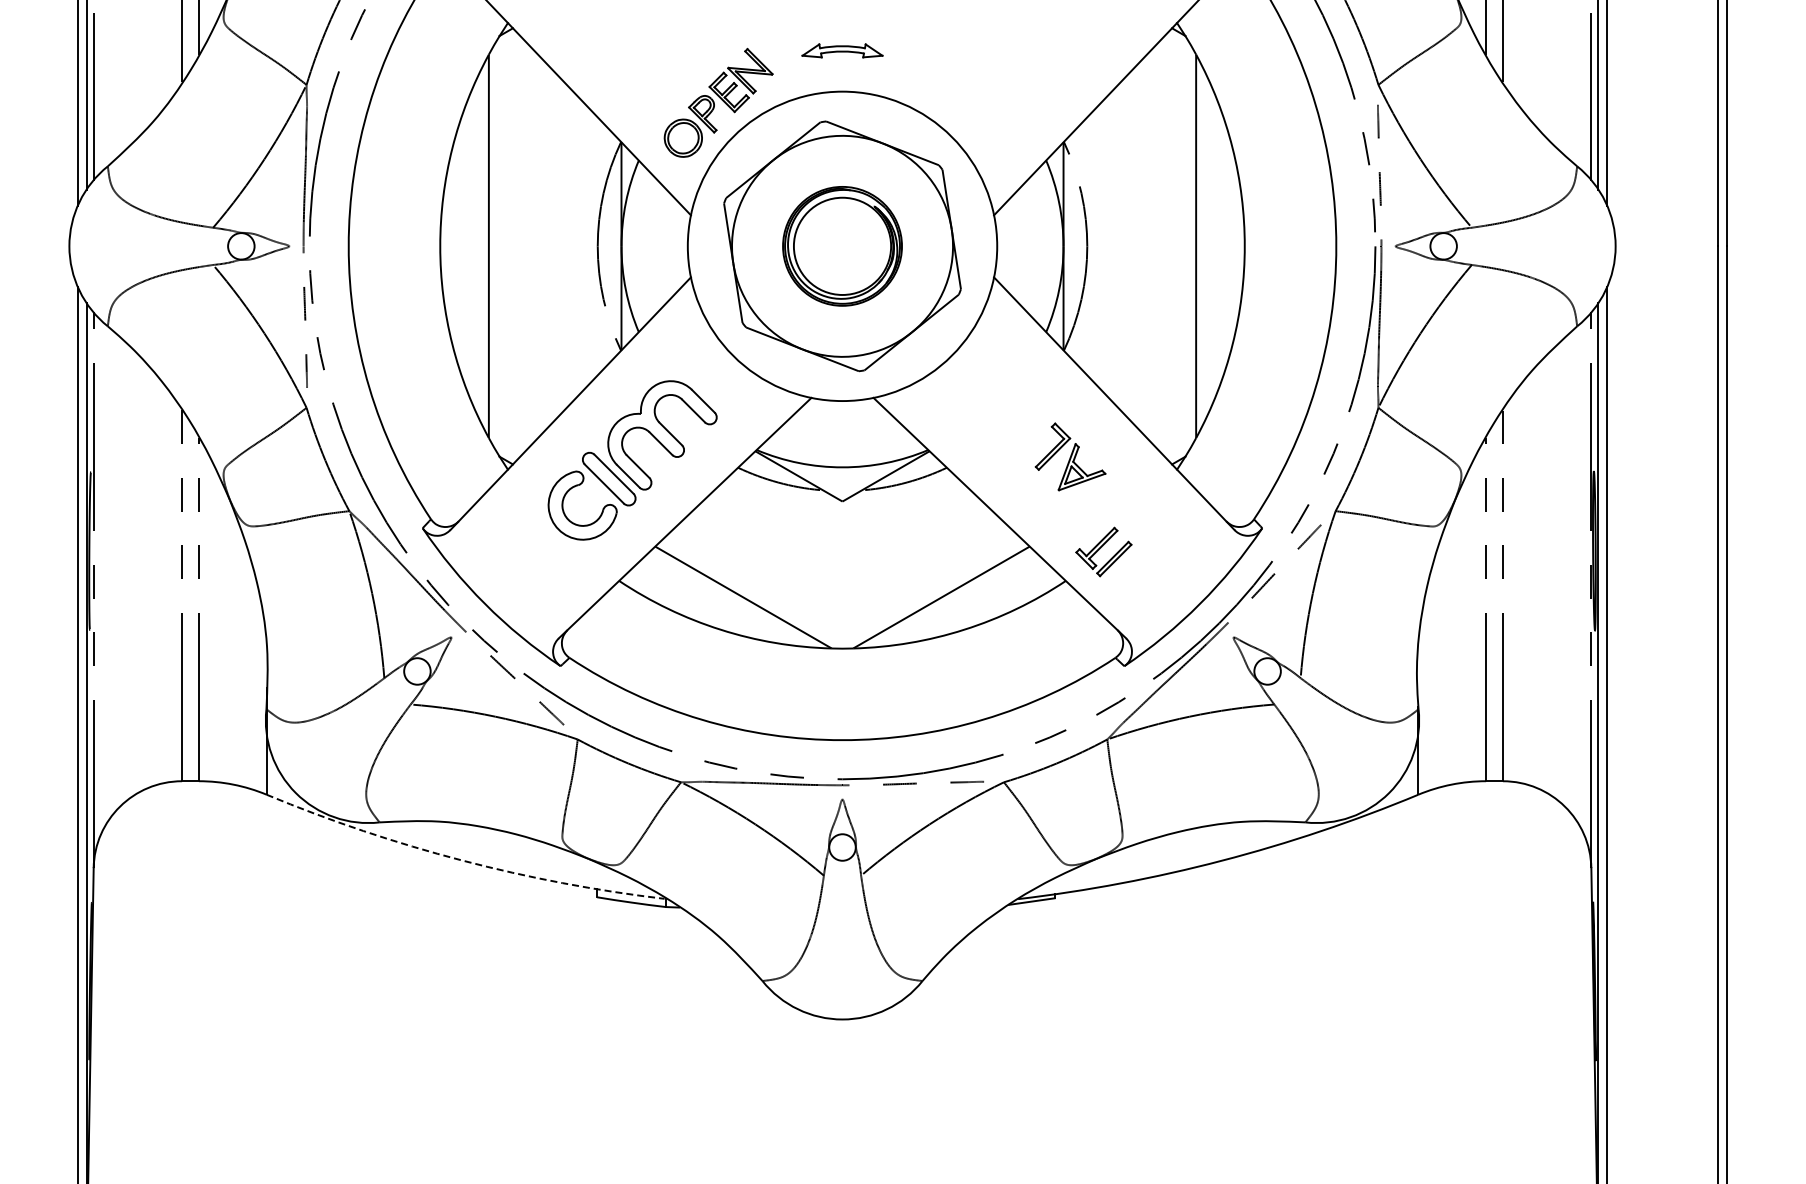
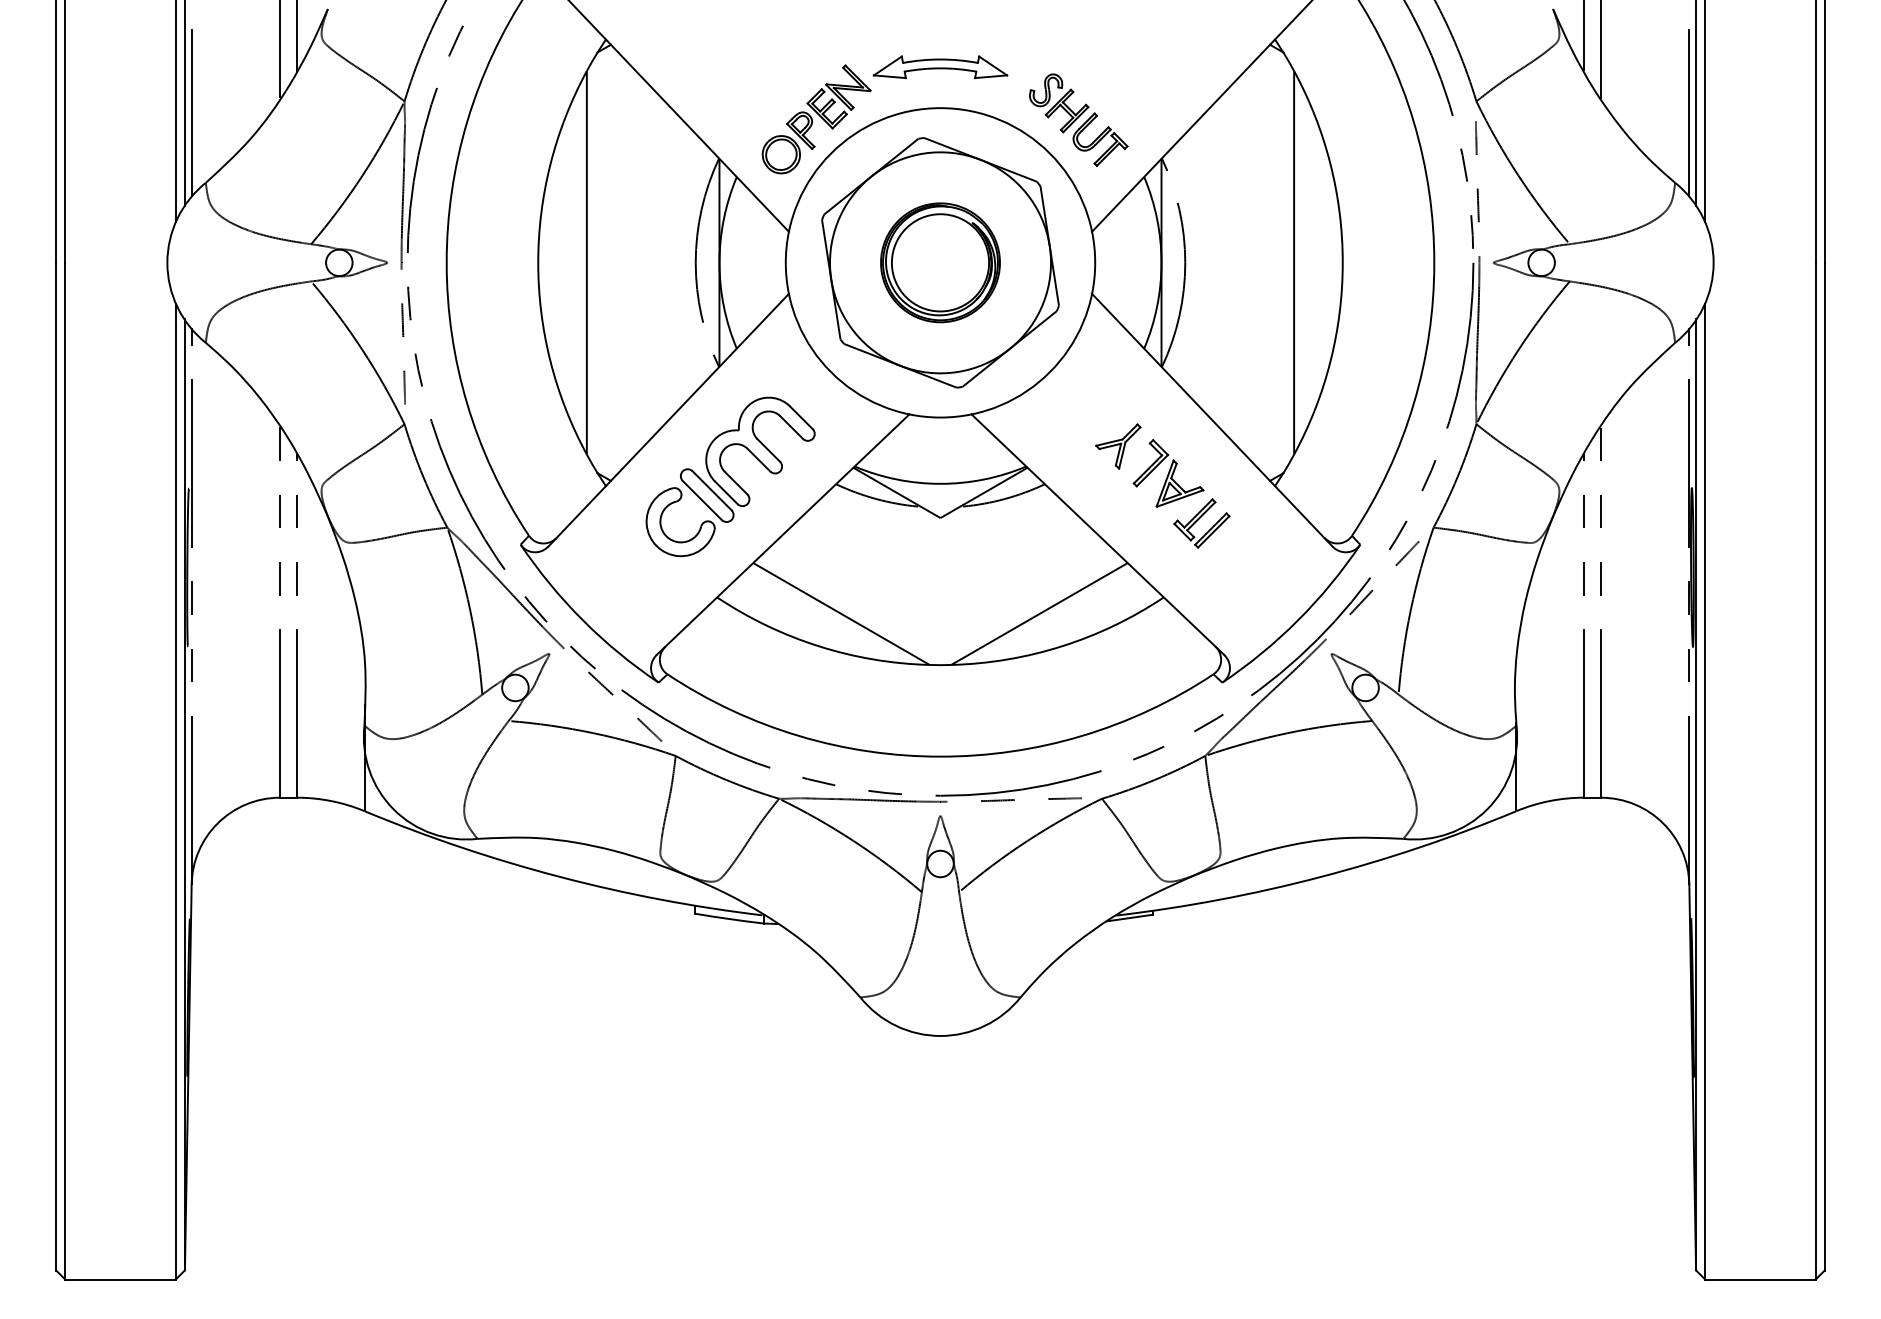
part: (842, 51) -> (940, 67), size x1.67
part: (980, 103) -> (1078, 119), added
part: (1020, 430) -> (1118, 446), added
part: (1103, 552) -> (1201, 523), moved
arc: (462, 860) -> (560, 876), dashed -> solid

